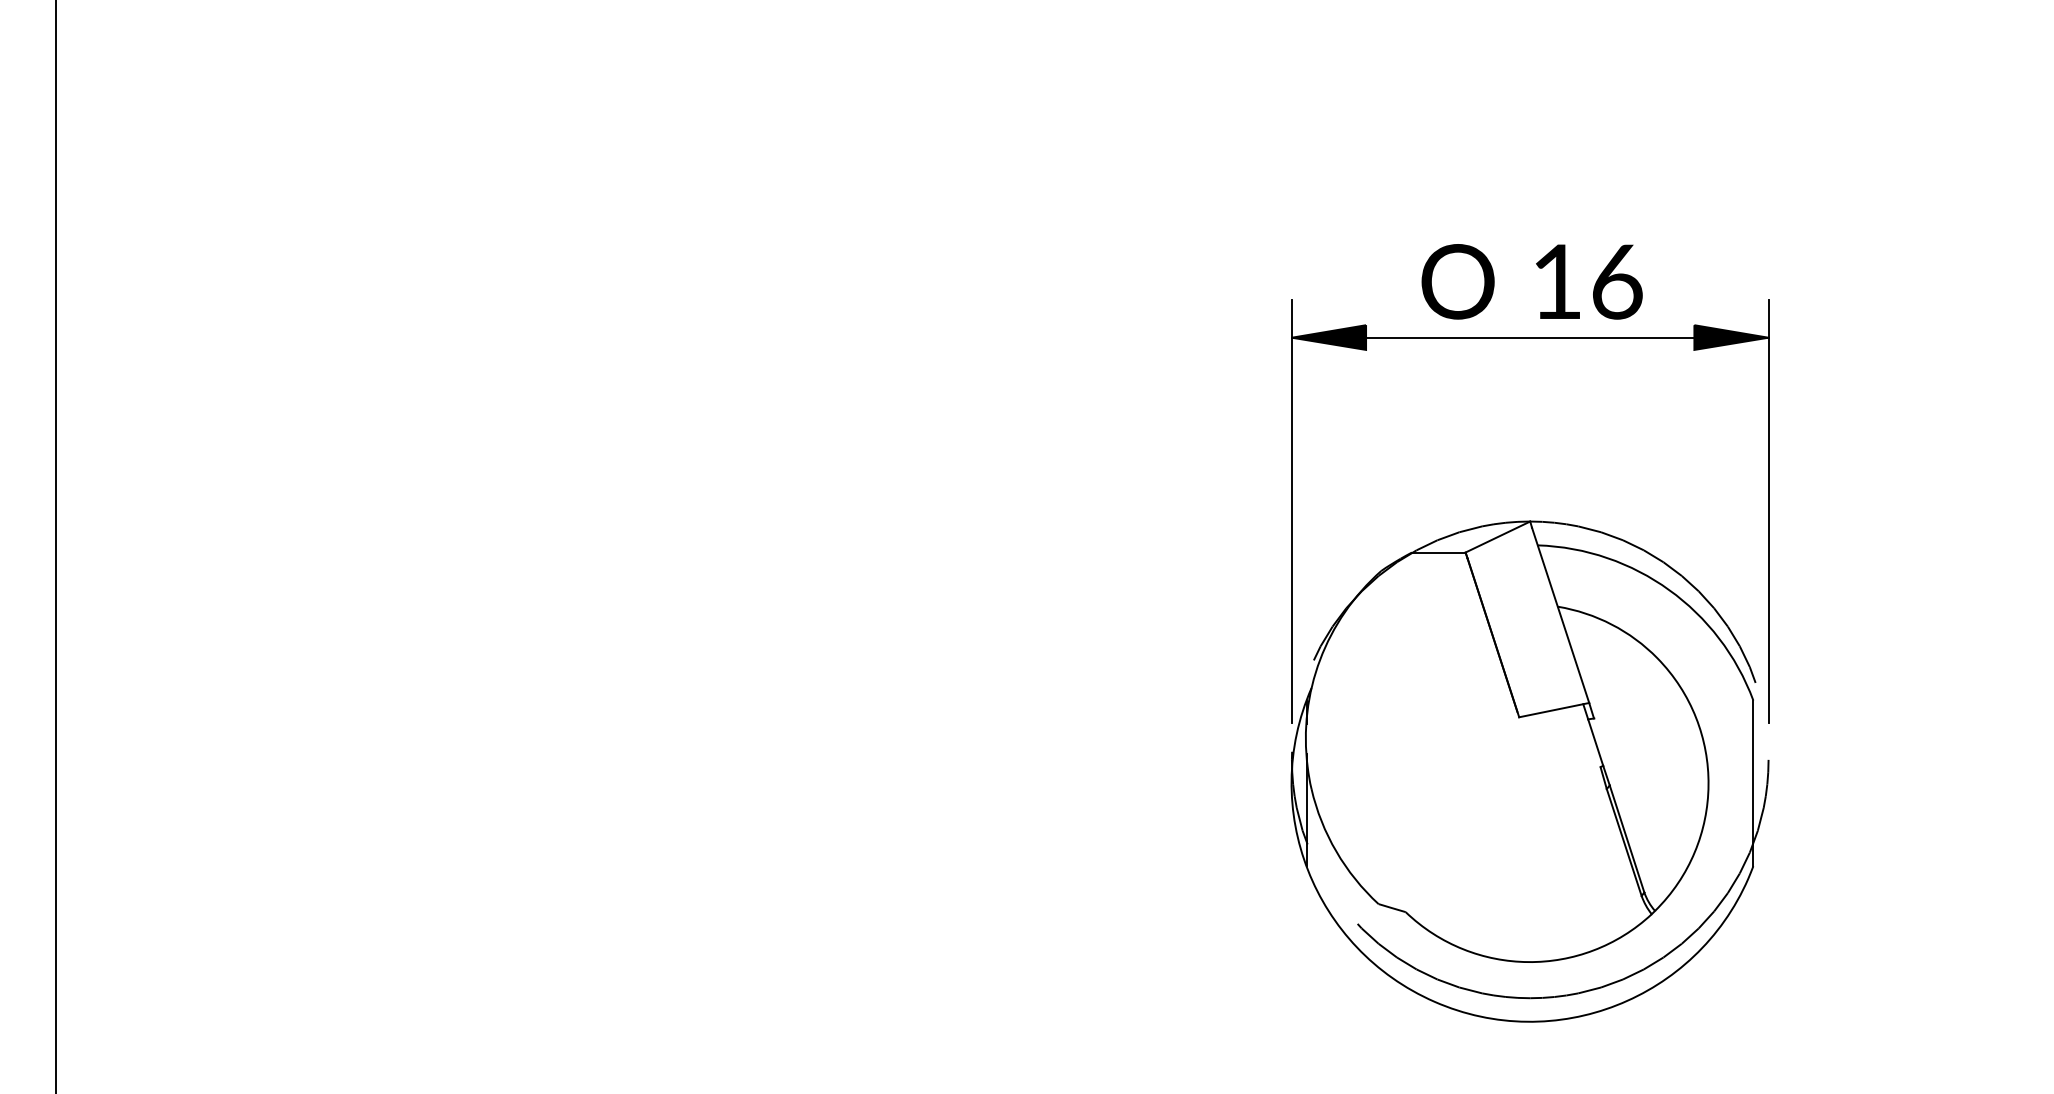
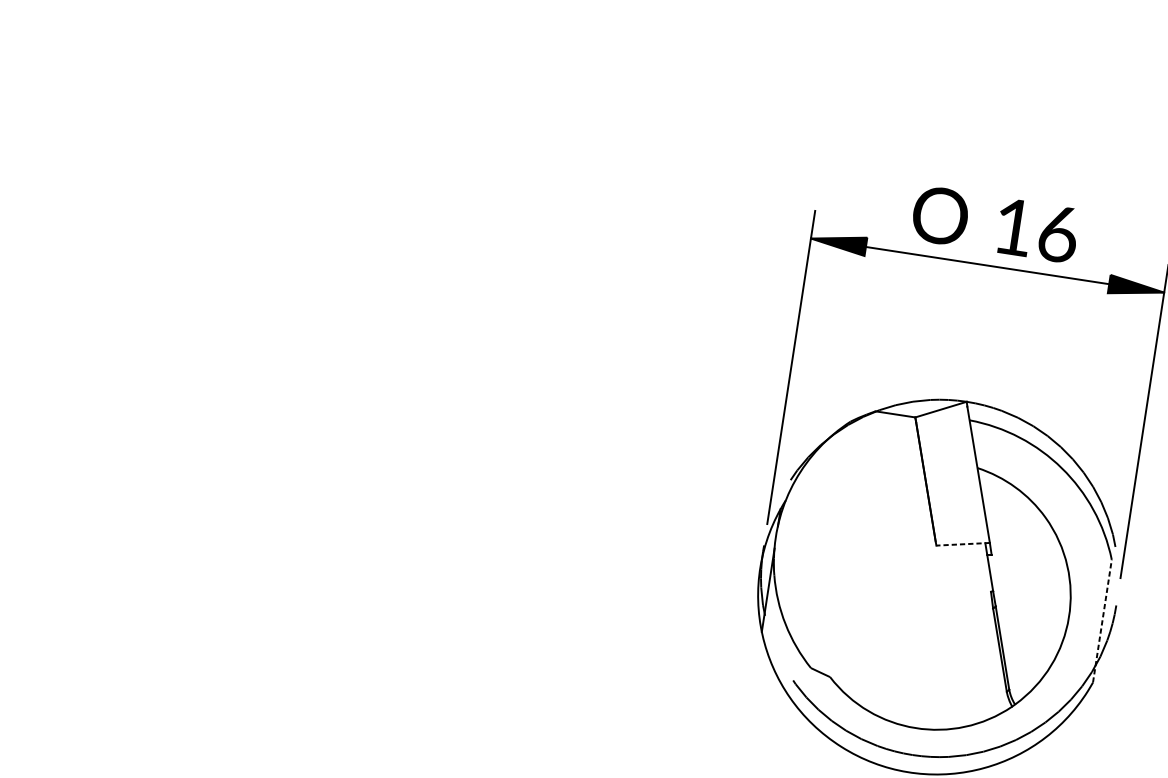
line: (1554, 710) -> (963, 544), solid -> dashed
line: (1753, 783) -> (1102, 621), solid -> dashed

